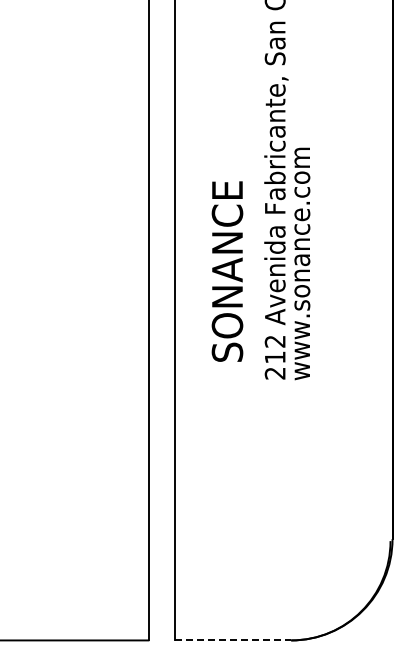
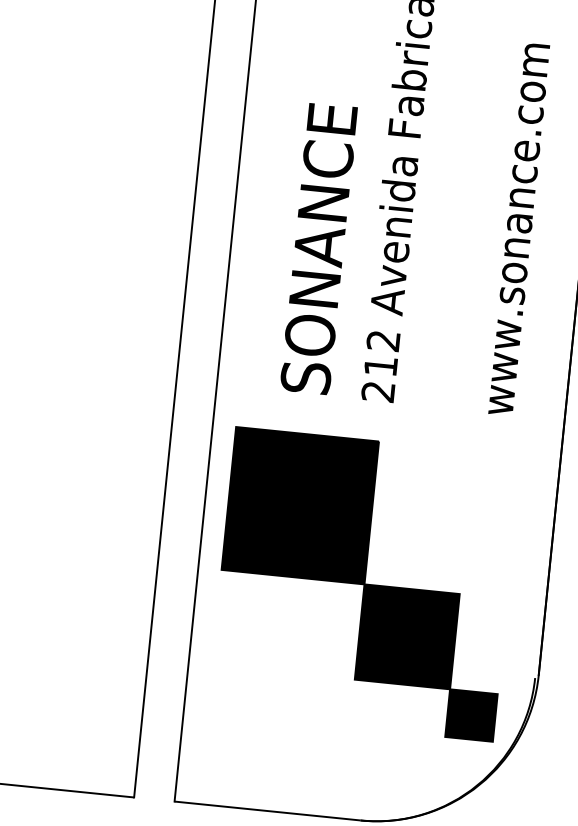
text: (302, 263) -> (519, 228), moved
text: (227, 271) -> (319, 248), moved
part: (278, 493) -> (364, 583), added
line: (233, 640) -> (268, 811), dashed -> solid

